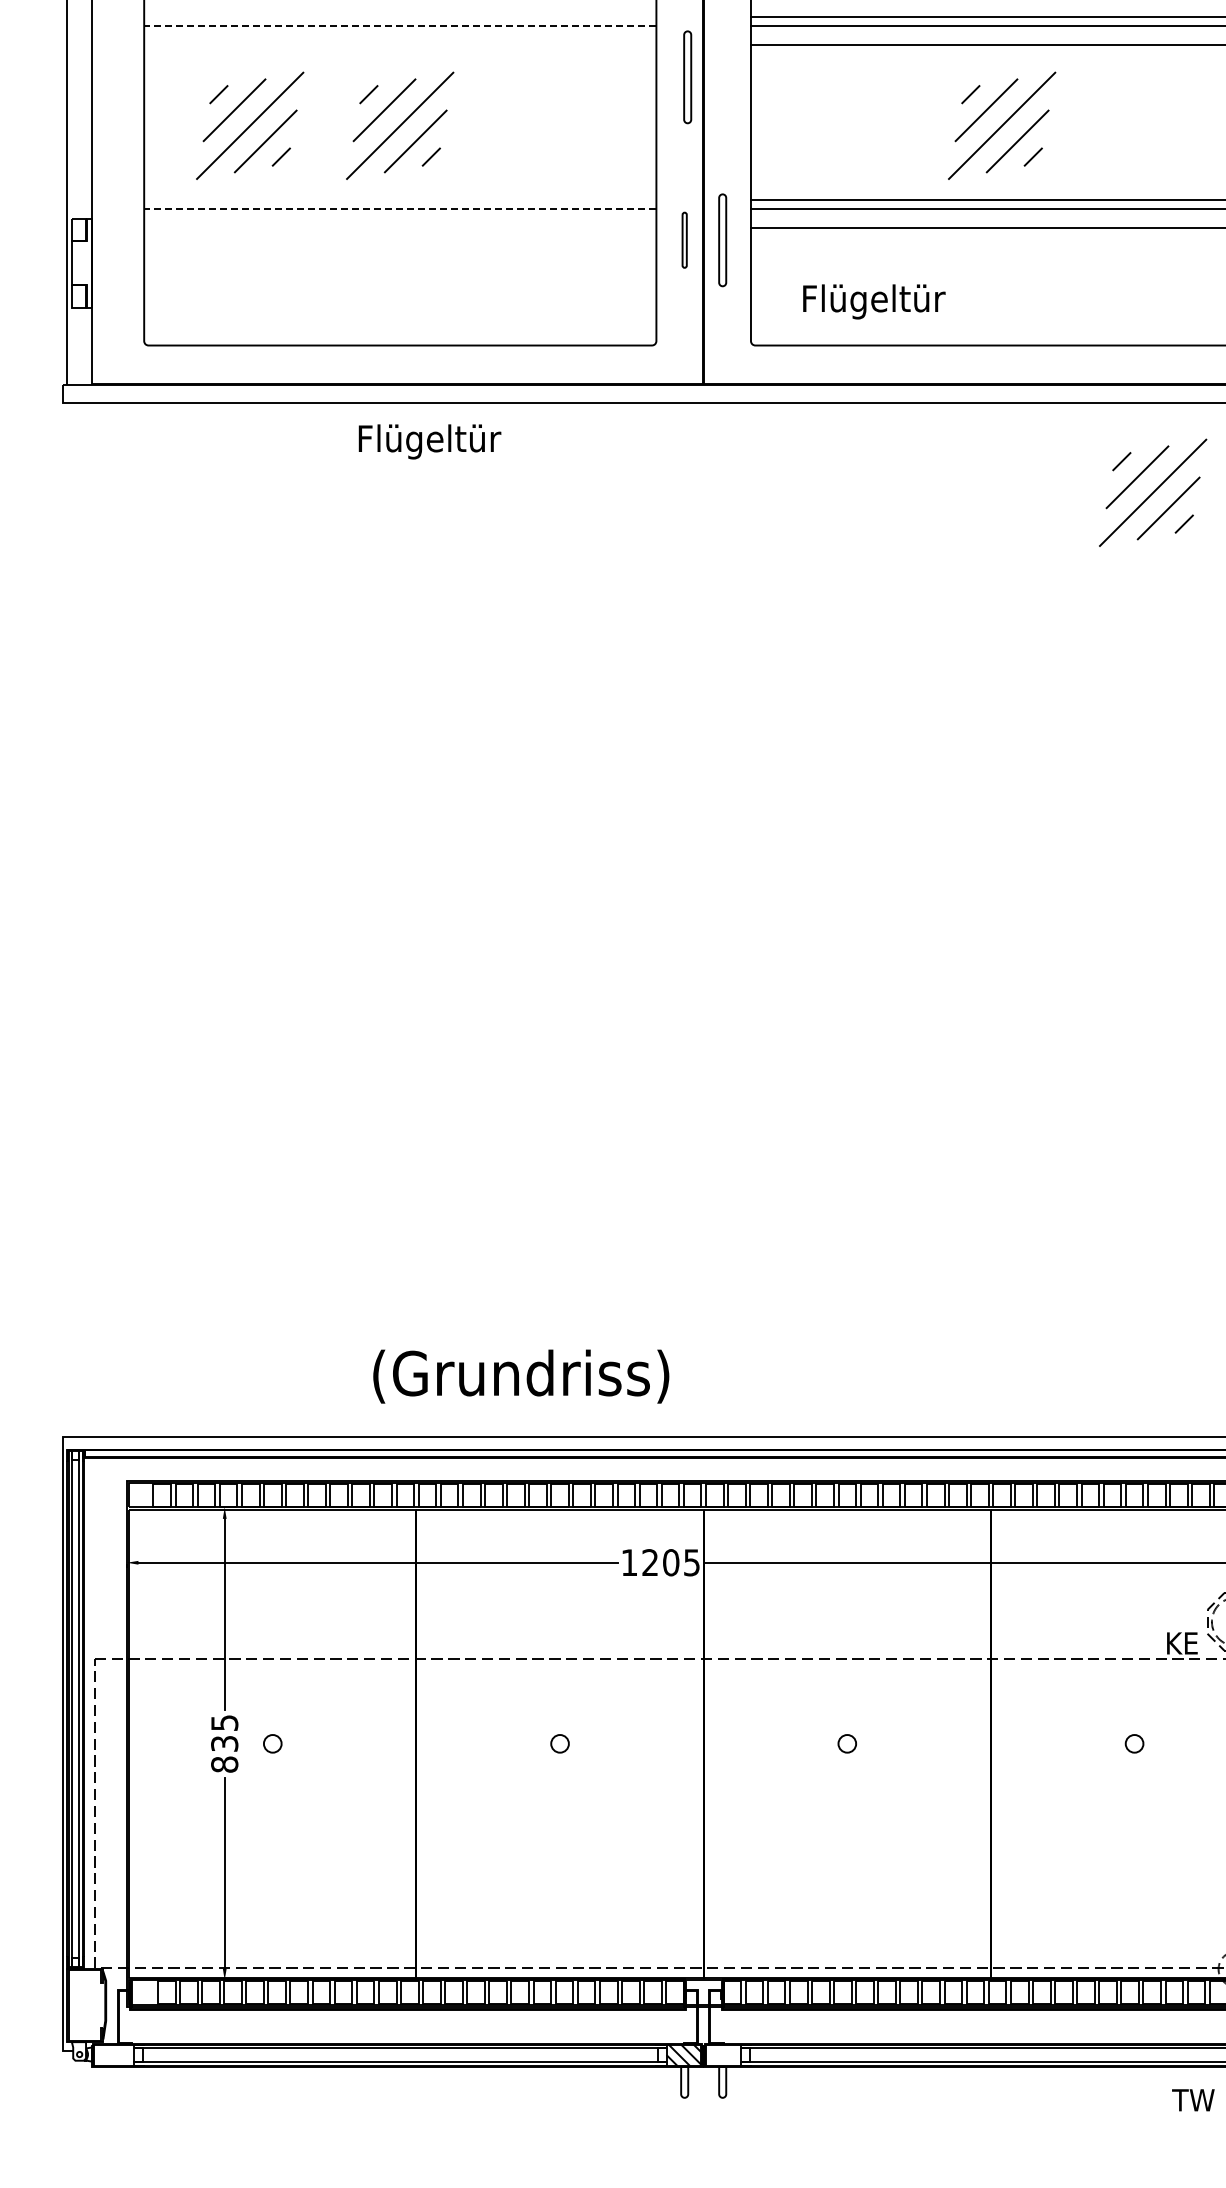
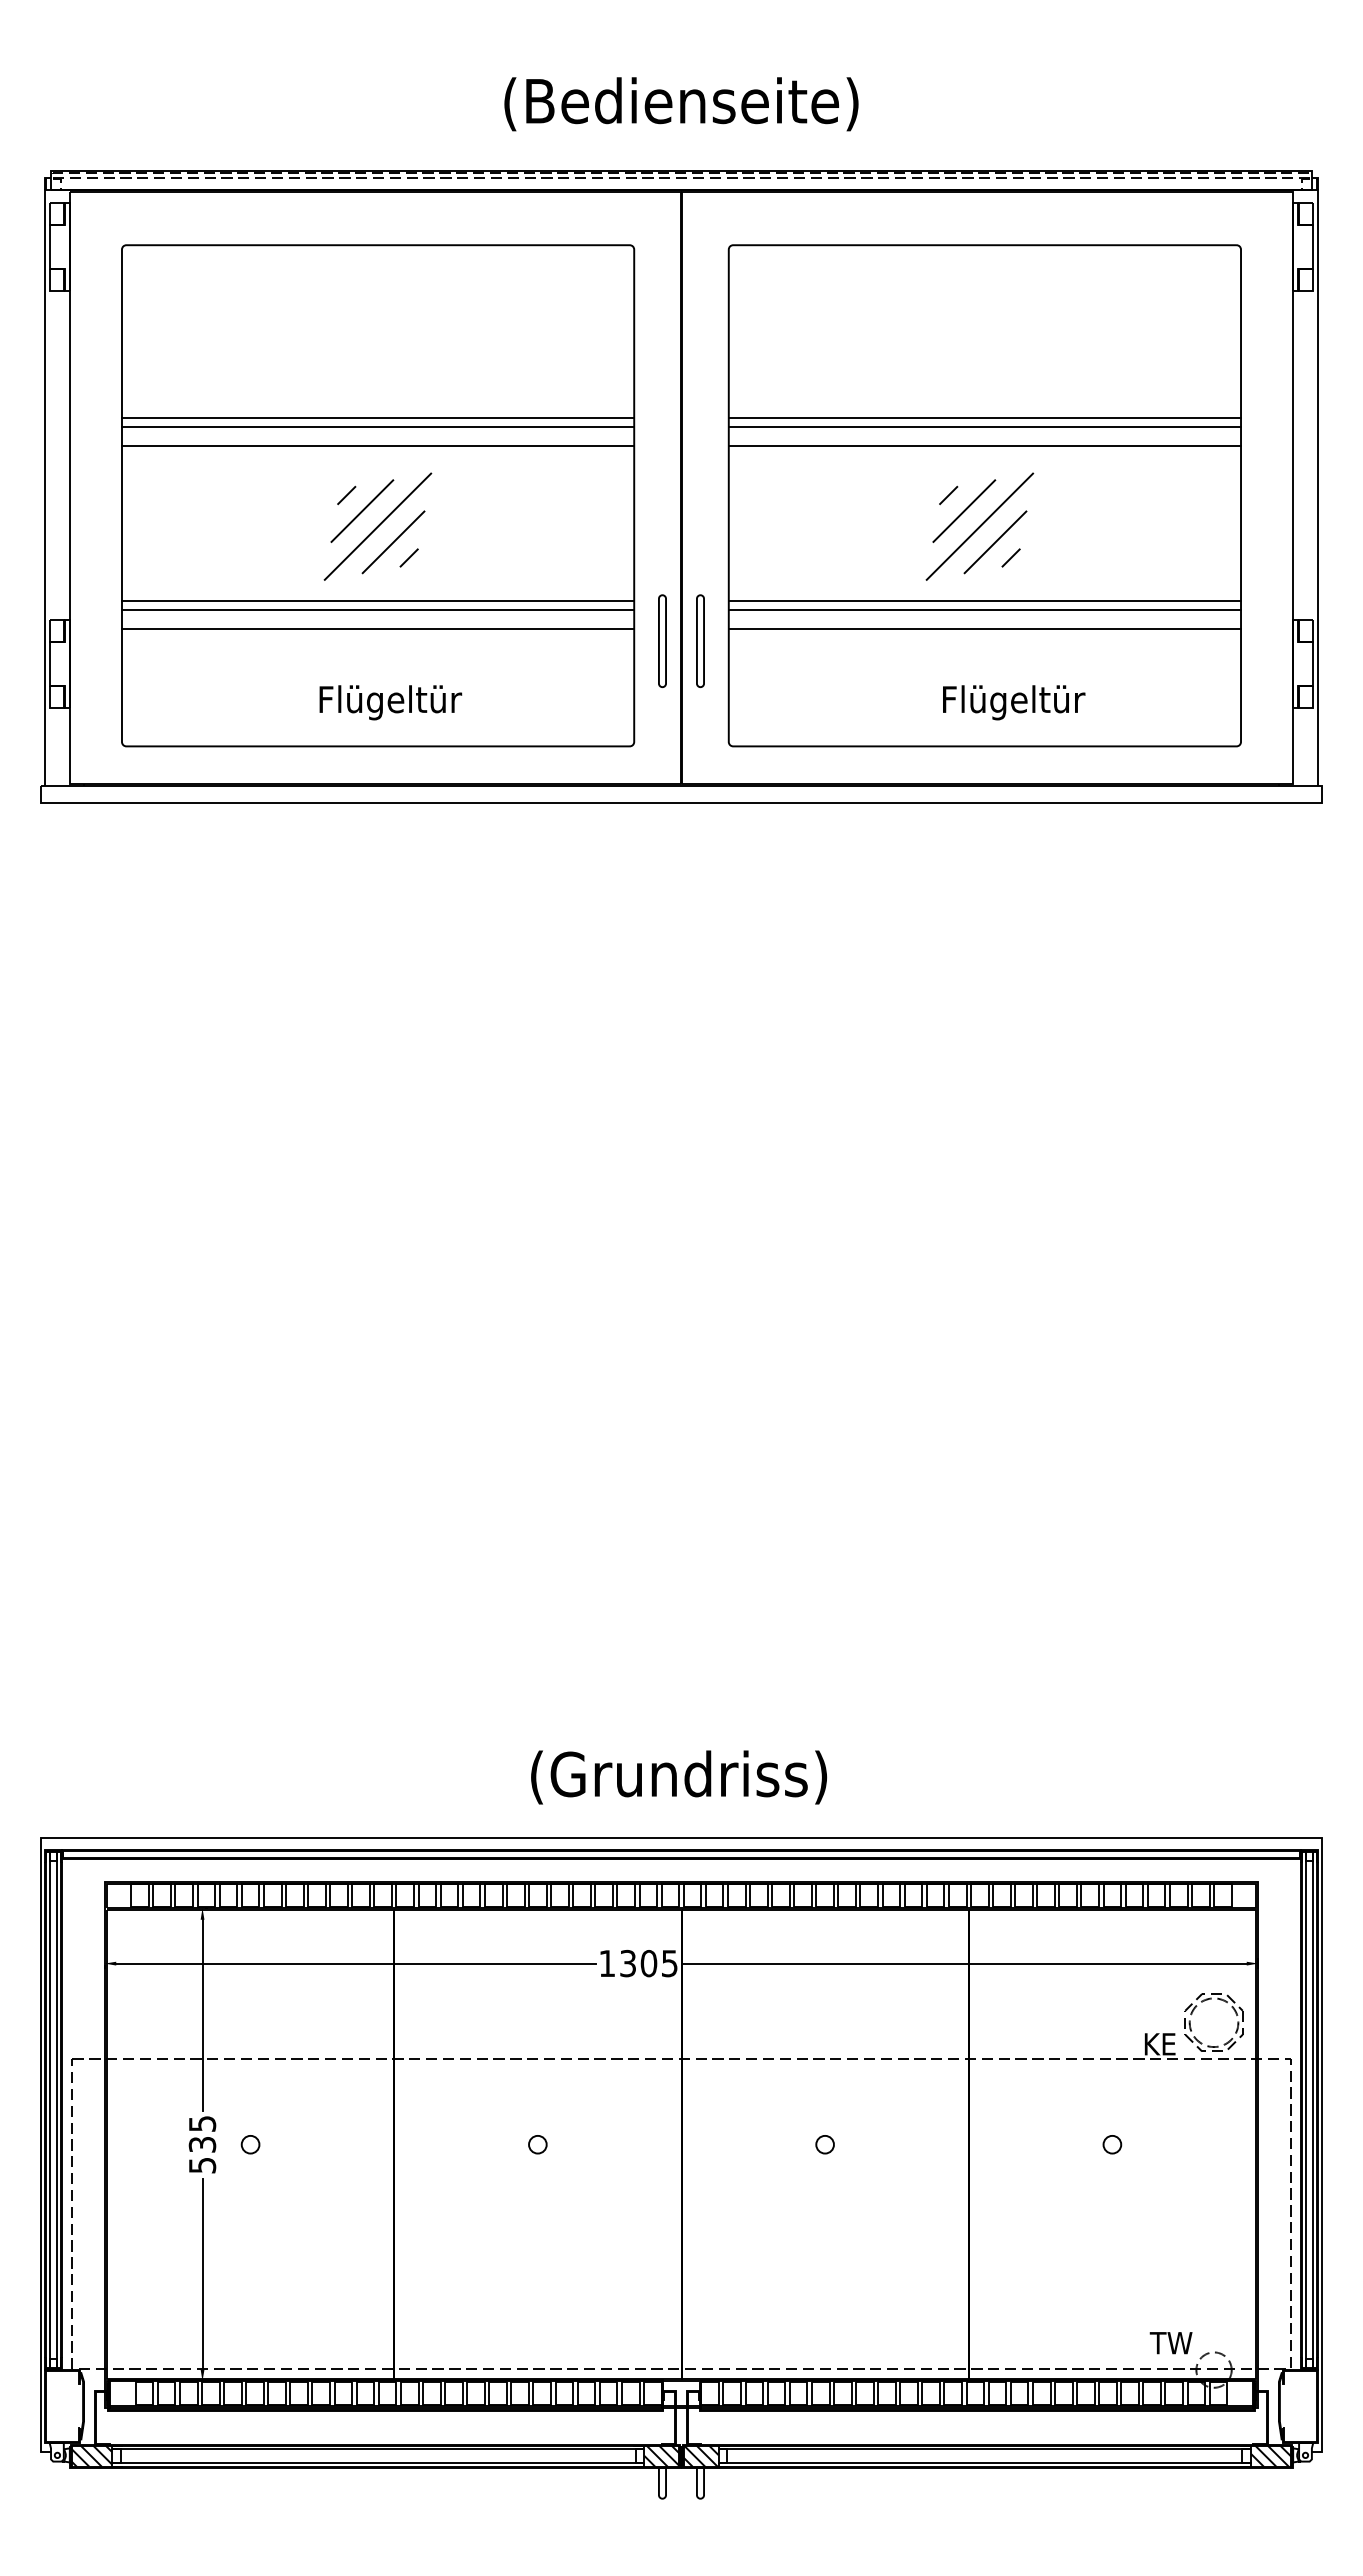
line: (399, 17) -> (377, 418), added
line: (399, 25) -> (377, 426), dashed -> solid
line: (399, 45) -> (377, 446), added
part: (687, 76) -> (665, 477), removed
part: (249, 125) -> (227, 526), removed
line: (399, 199) -> (377, 600), added
line: (399, 208) -> (377, 609), dashed -> solid
line: (399, 228) -> (377, 629), added
part: (684, 239) -> (662, 640), size x1.67
text: (874, 301) -> (1014, 702), moved
text: (429, 441) -> (390, 702), moved
part: (1152, 492) -> (1130, 893), removed
text: (521, 1376) -> (679, 1777), moved
text: (649, 1562) -> (627, 1963), 1205 -> 1305
text: (224, 1764) -> (202, 2165), 835 -> 535
hatch: (113, 2054) -> (91, 2455), added
hatch: (722, 2054) -> (700, 2455), added
text: (1192, 2100) -> (1170, 2343), moved

